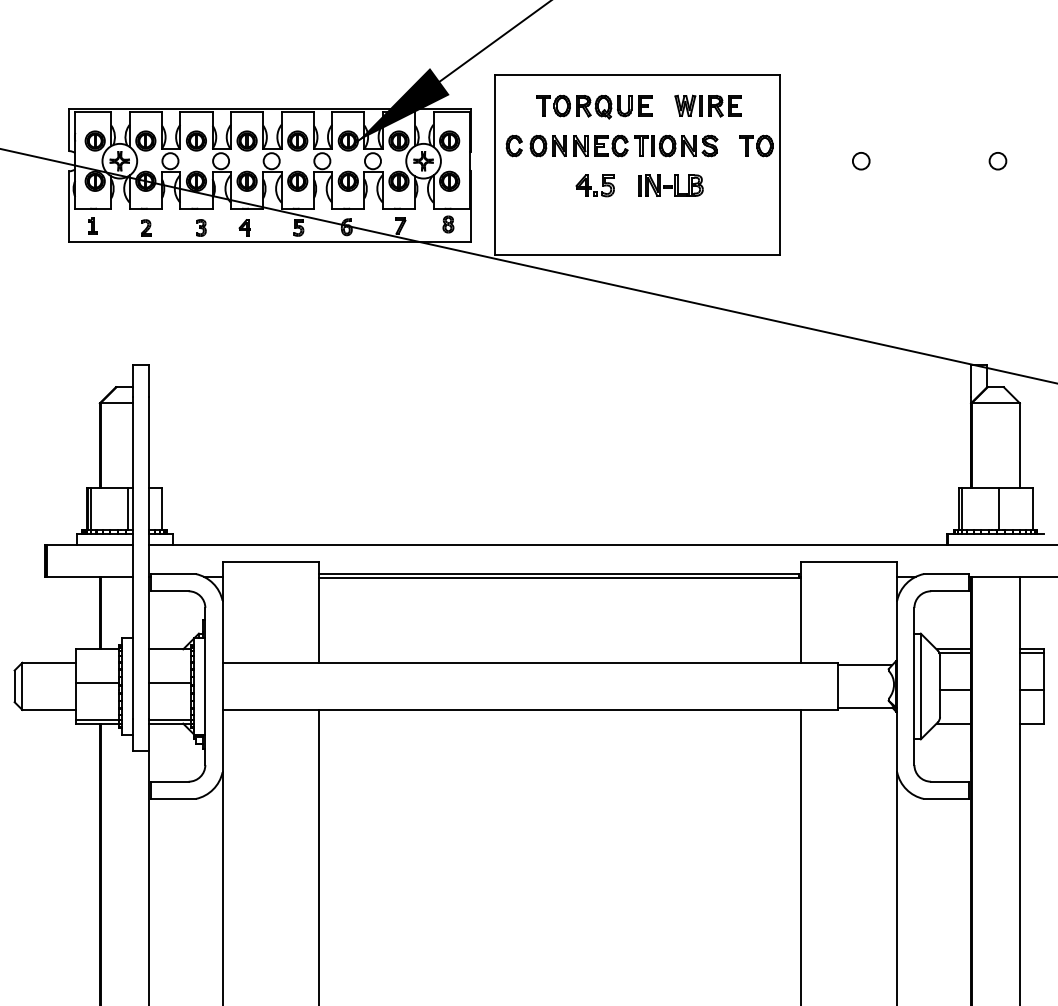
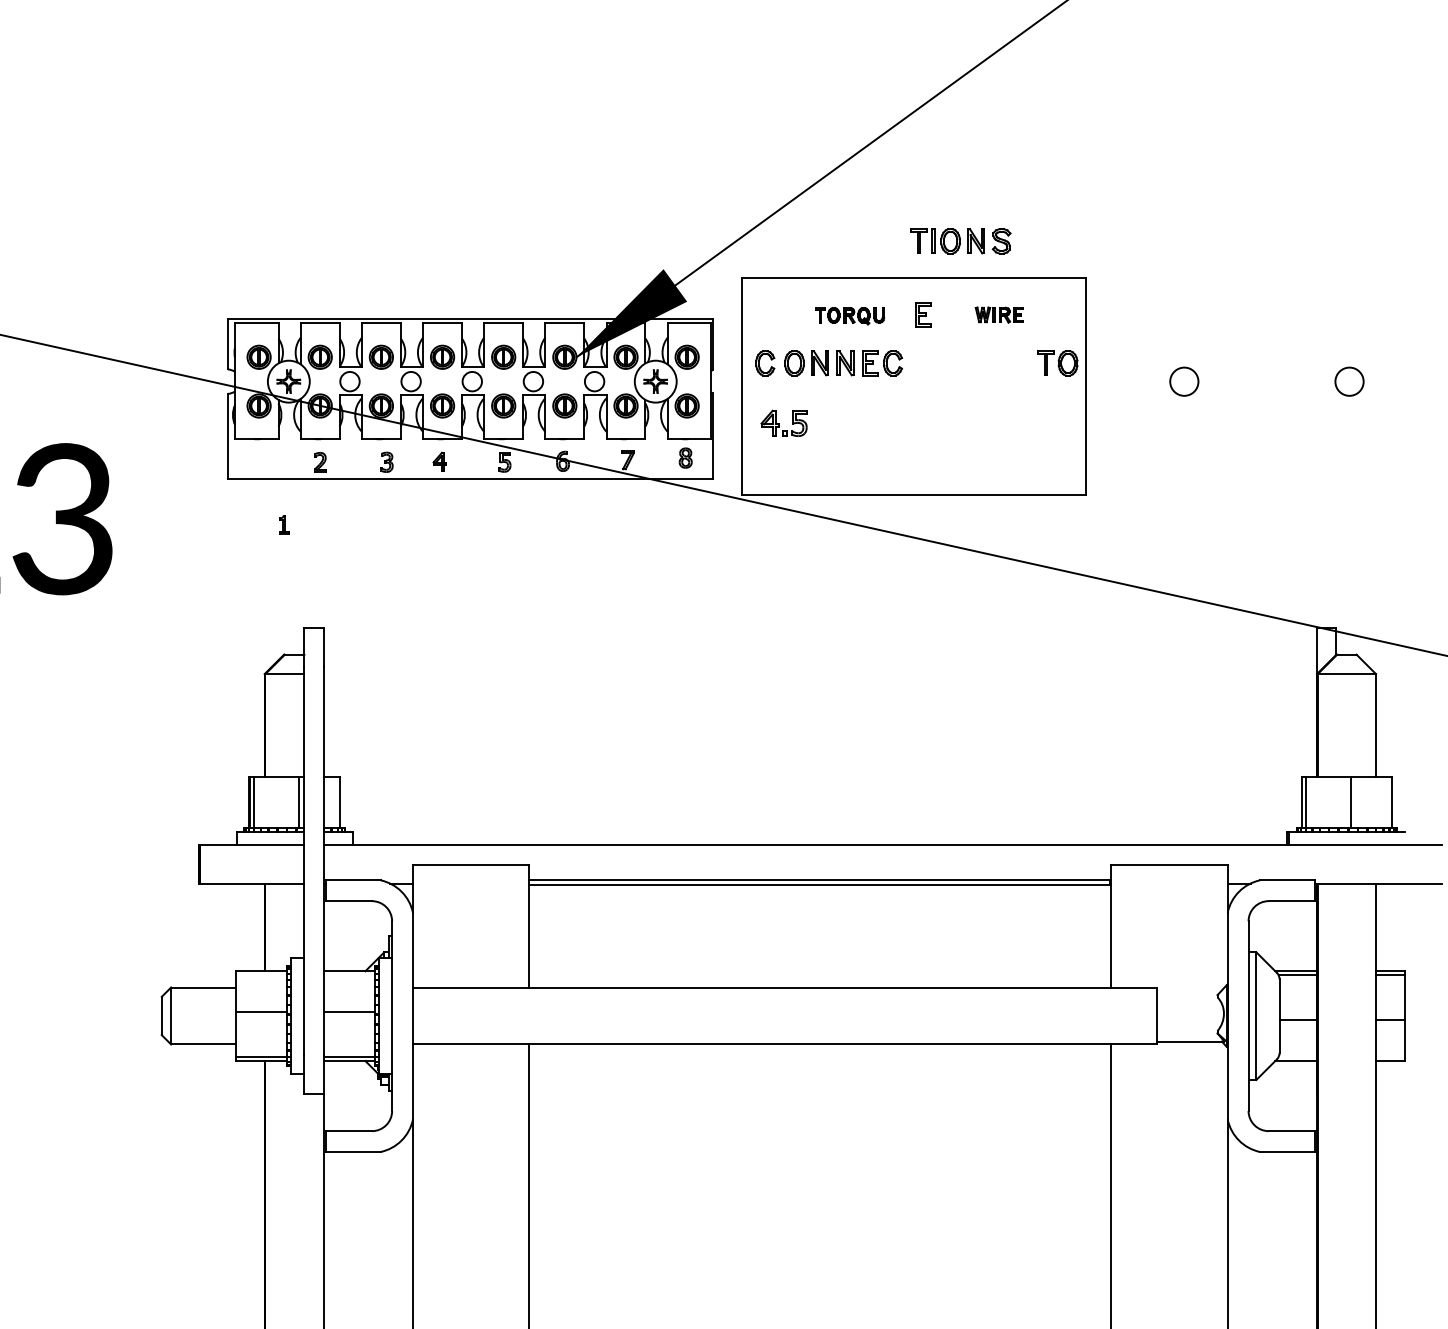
part: (708, 105) -> (999, 314), size x0.6
part: (584, 106) -> (849, 315), size x0.6
part: (675, 146) -> (960, 241), moved
circle: (861, 161) -> (1184, 381), size x1.4
circle: (997, 161) -> (1349, 381), size x1.4
part: (594, 185) -> (783, 422), moved
part: (670, 185) -> (953, 410), removed
part: (93, 225) -> (284, 524), moved
line: (864, 665) -> (1188, 990), removed

